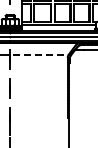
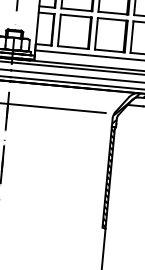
line: (37, 55) -> (57, 108), dashed -> solid

